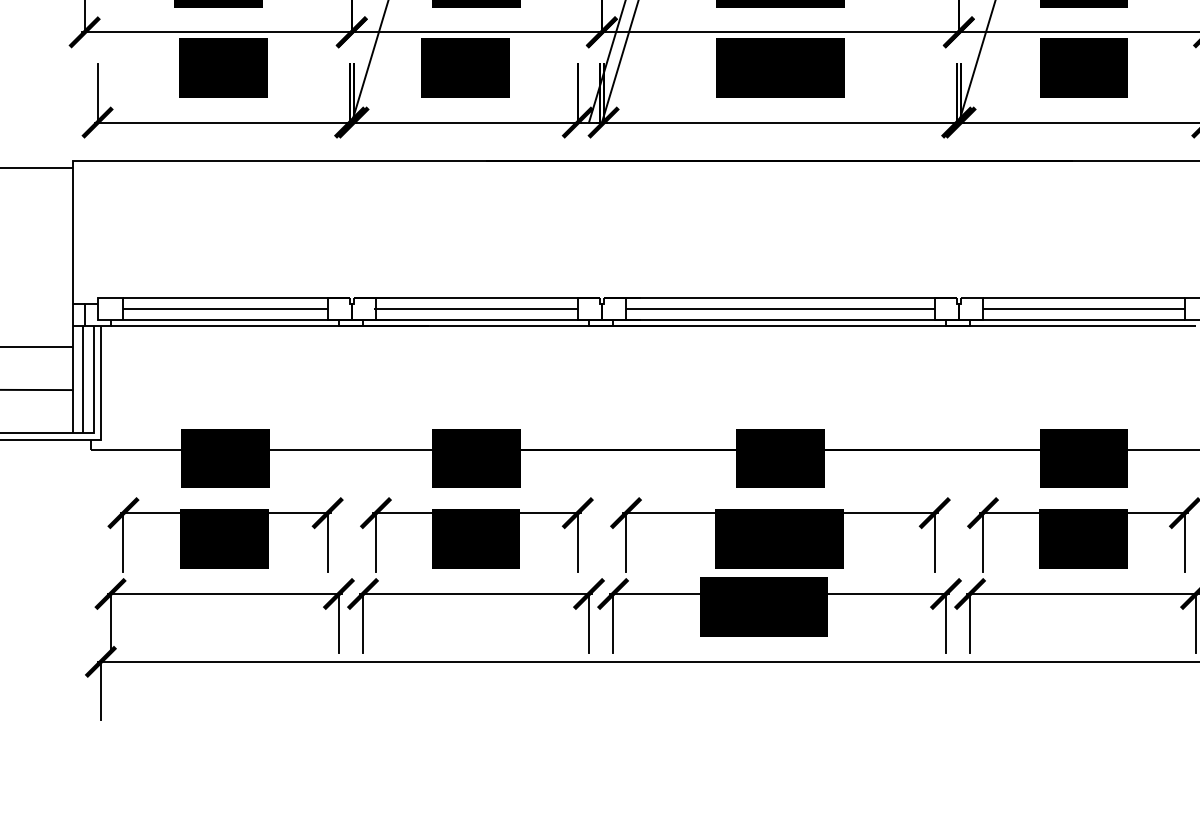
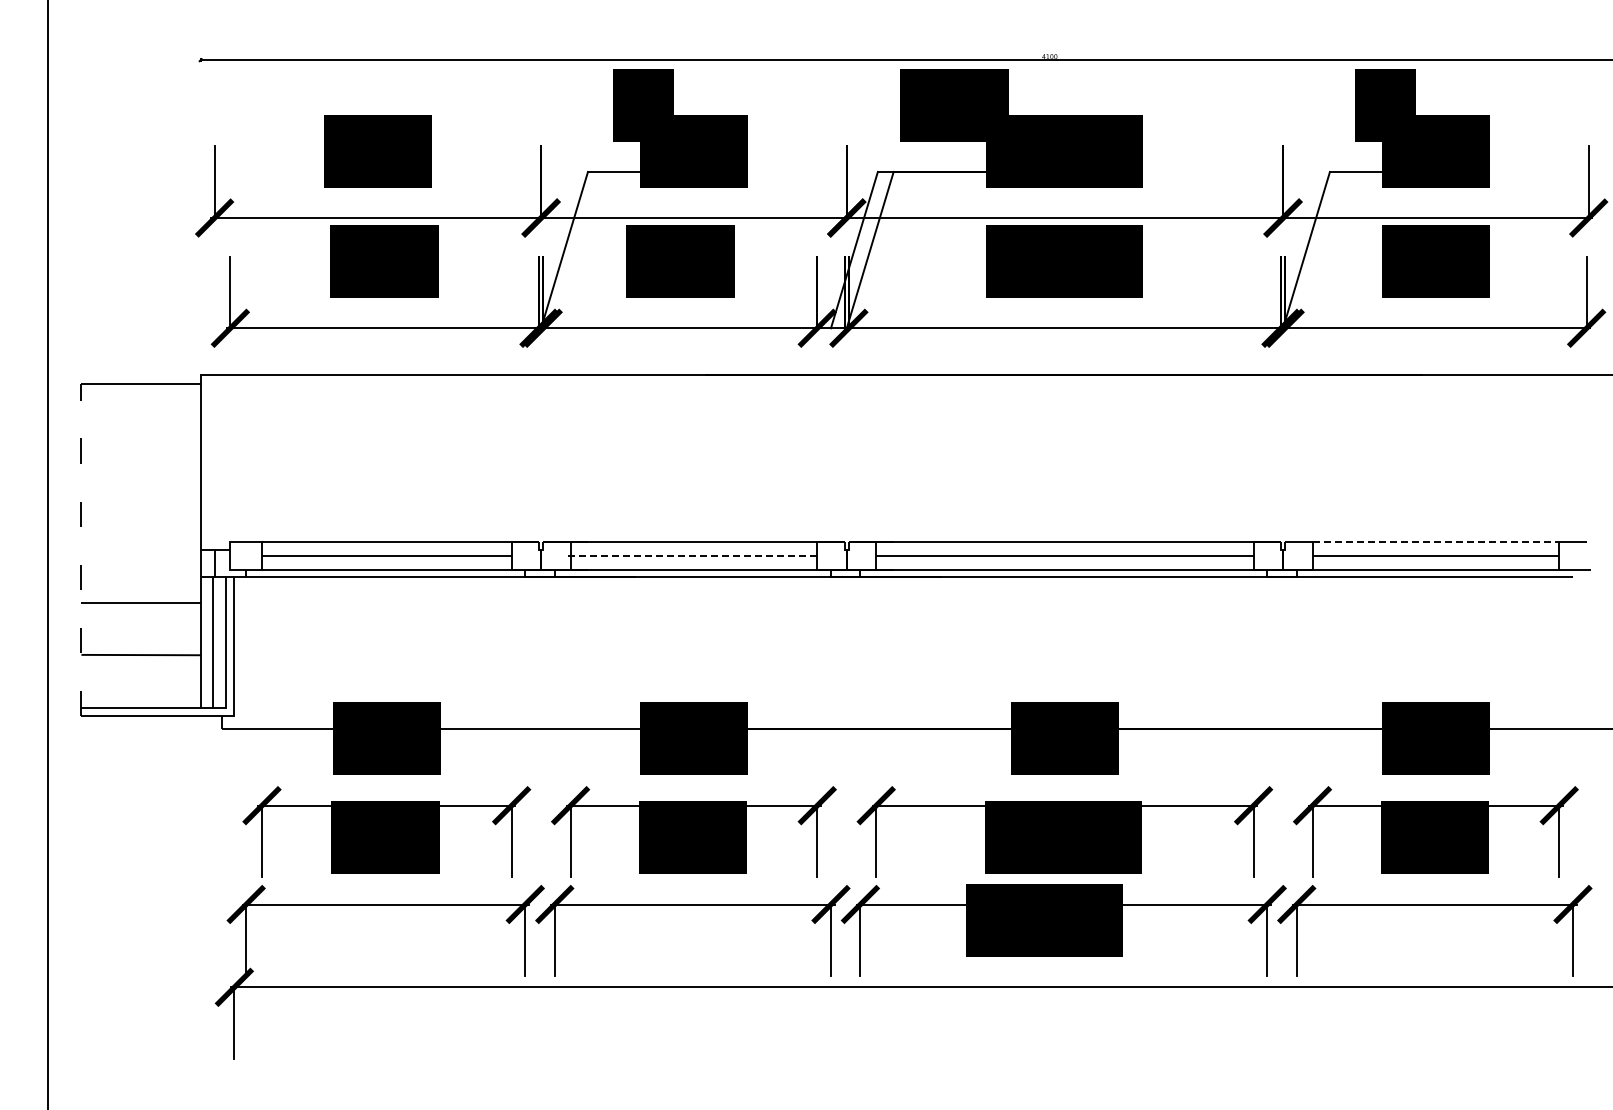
line: (1084, 297) -> (1436, 542), solid -> dashed
line: (475, 308) -> (692, 555), solid -> dashed

